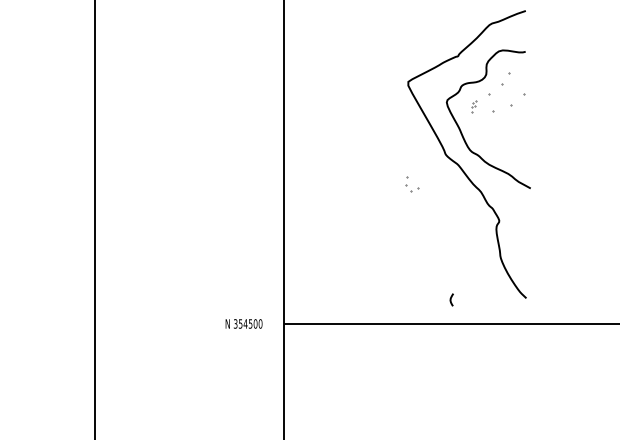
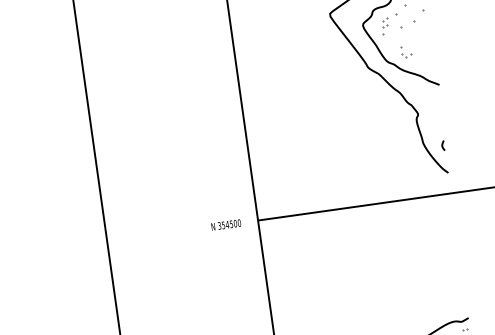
part: (473, 106) -> (384, 26), size x1.67
part: (412, 184) -> (406, 52), moved
curve: (451, 299) -> (442, 145), moved

